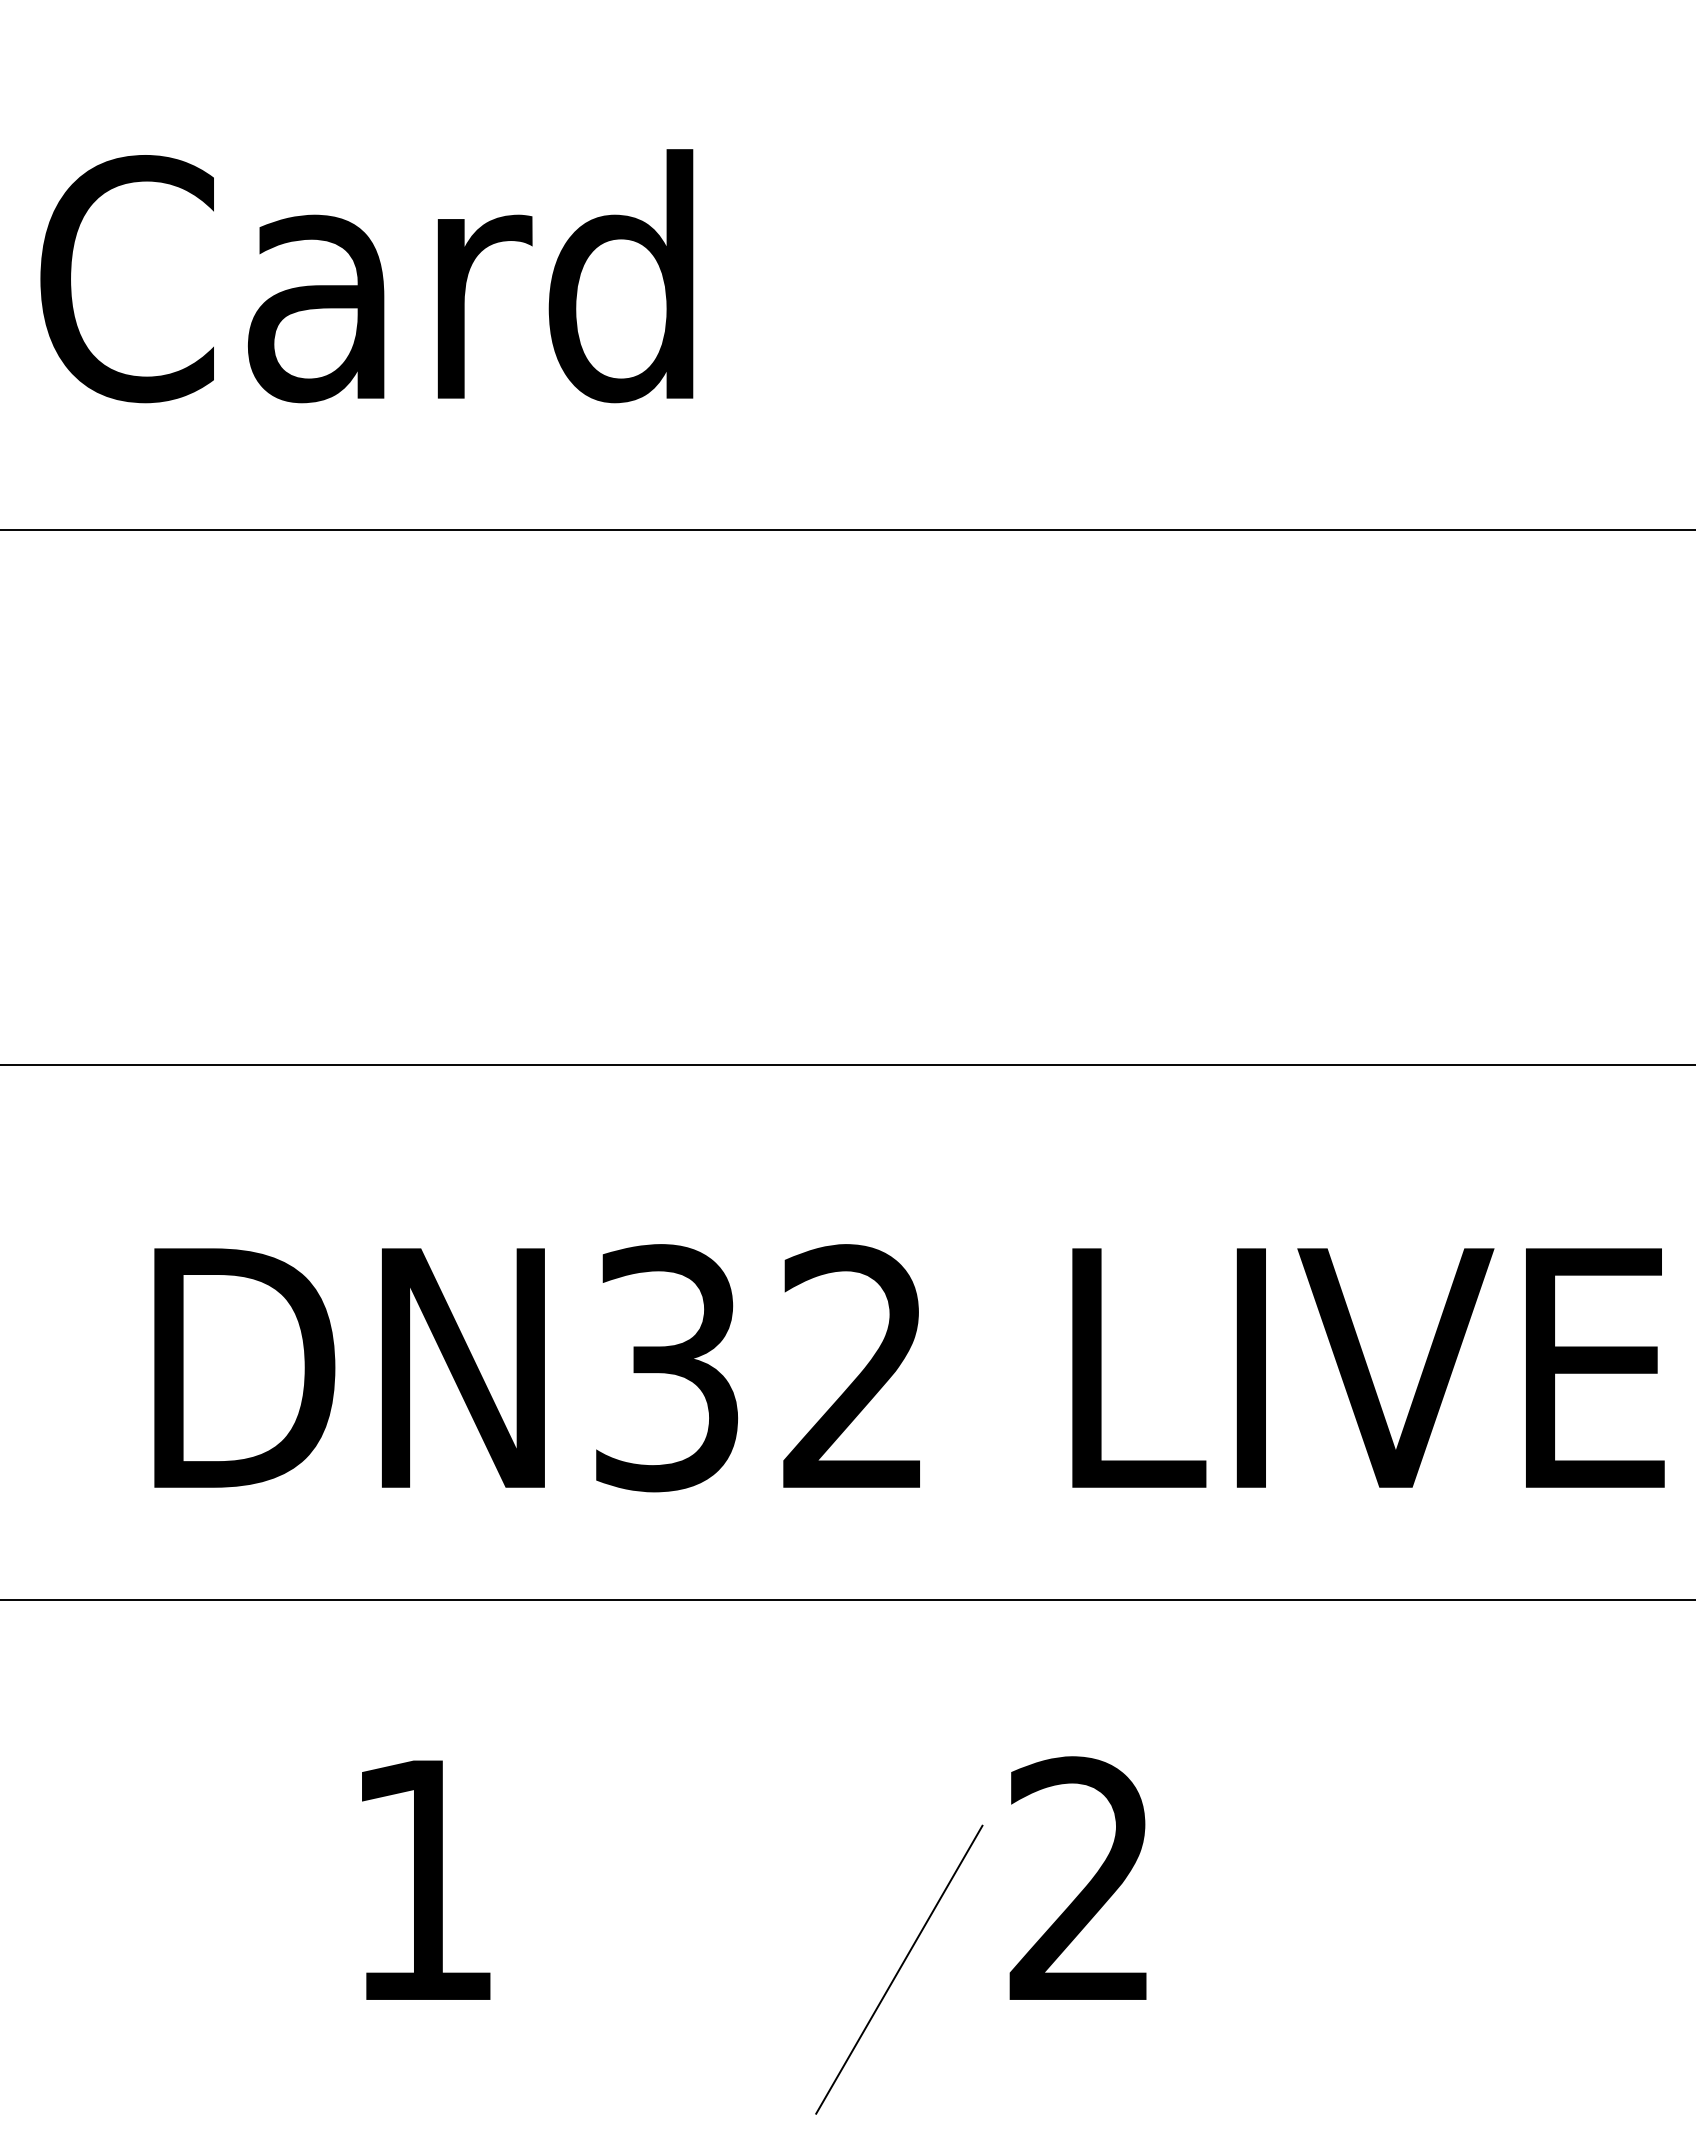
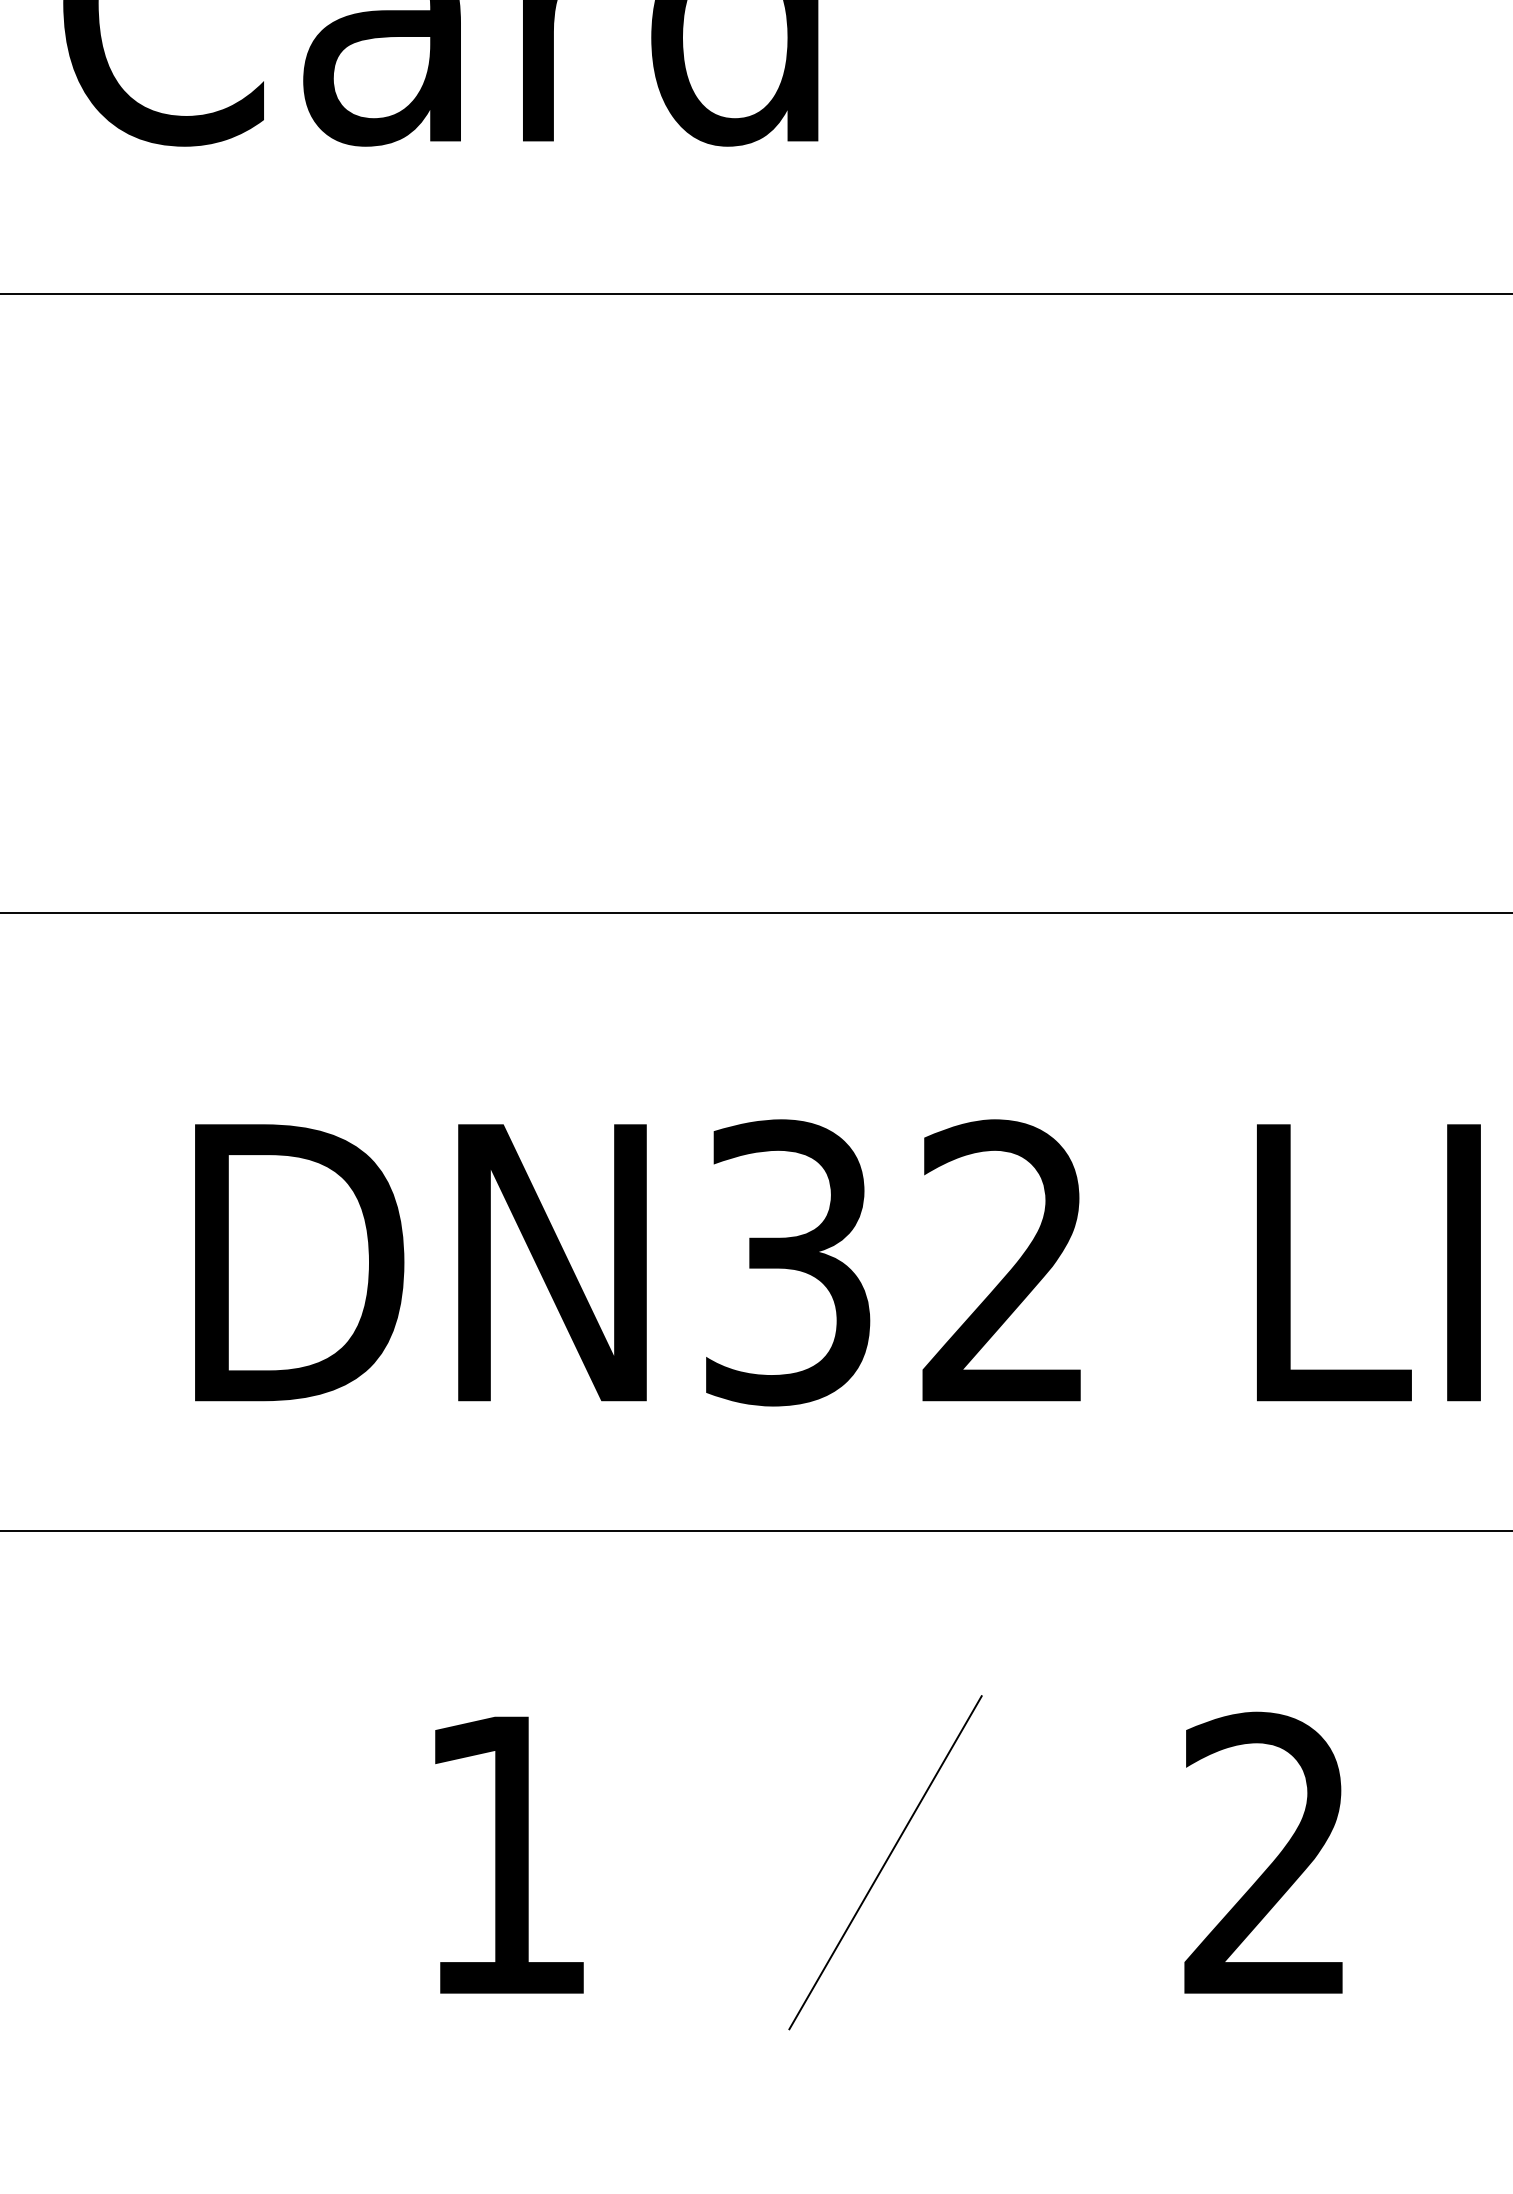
line: (899, 1969) -> (885, 1862), moved

